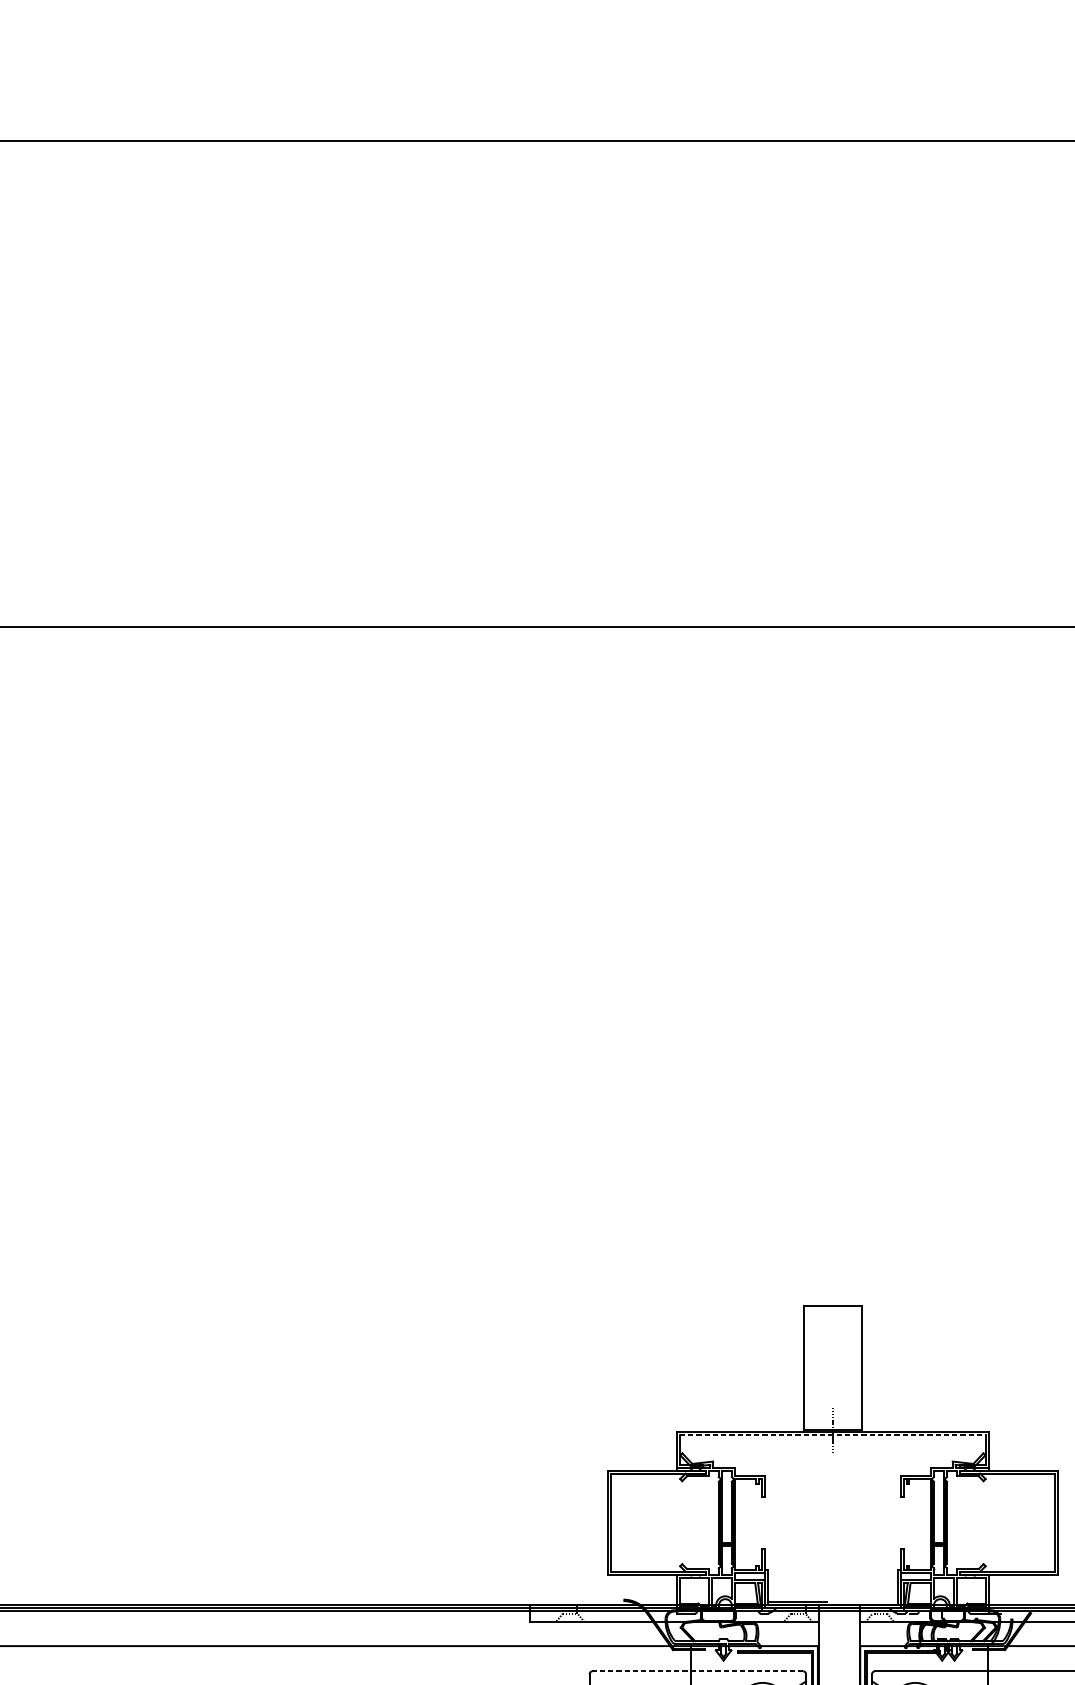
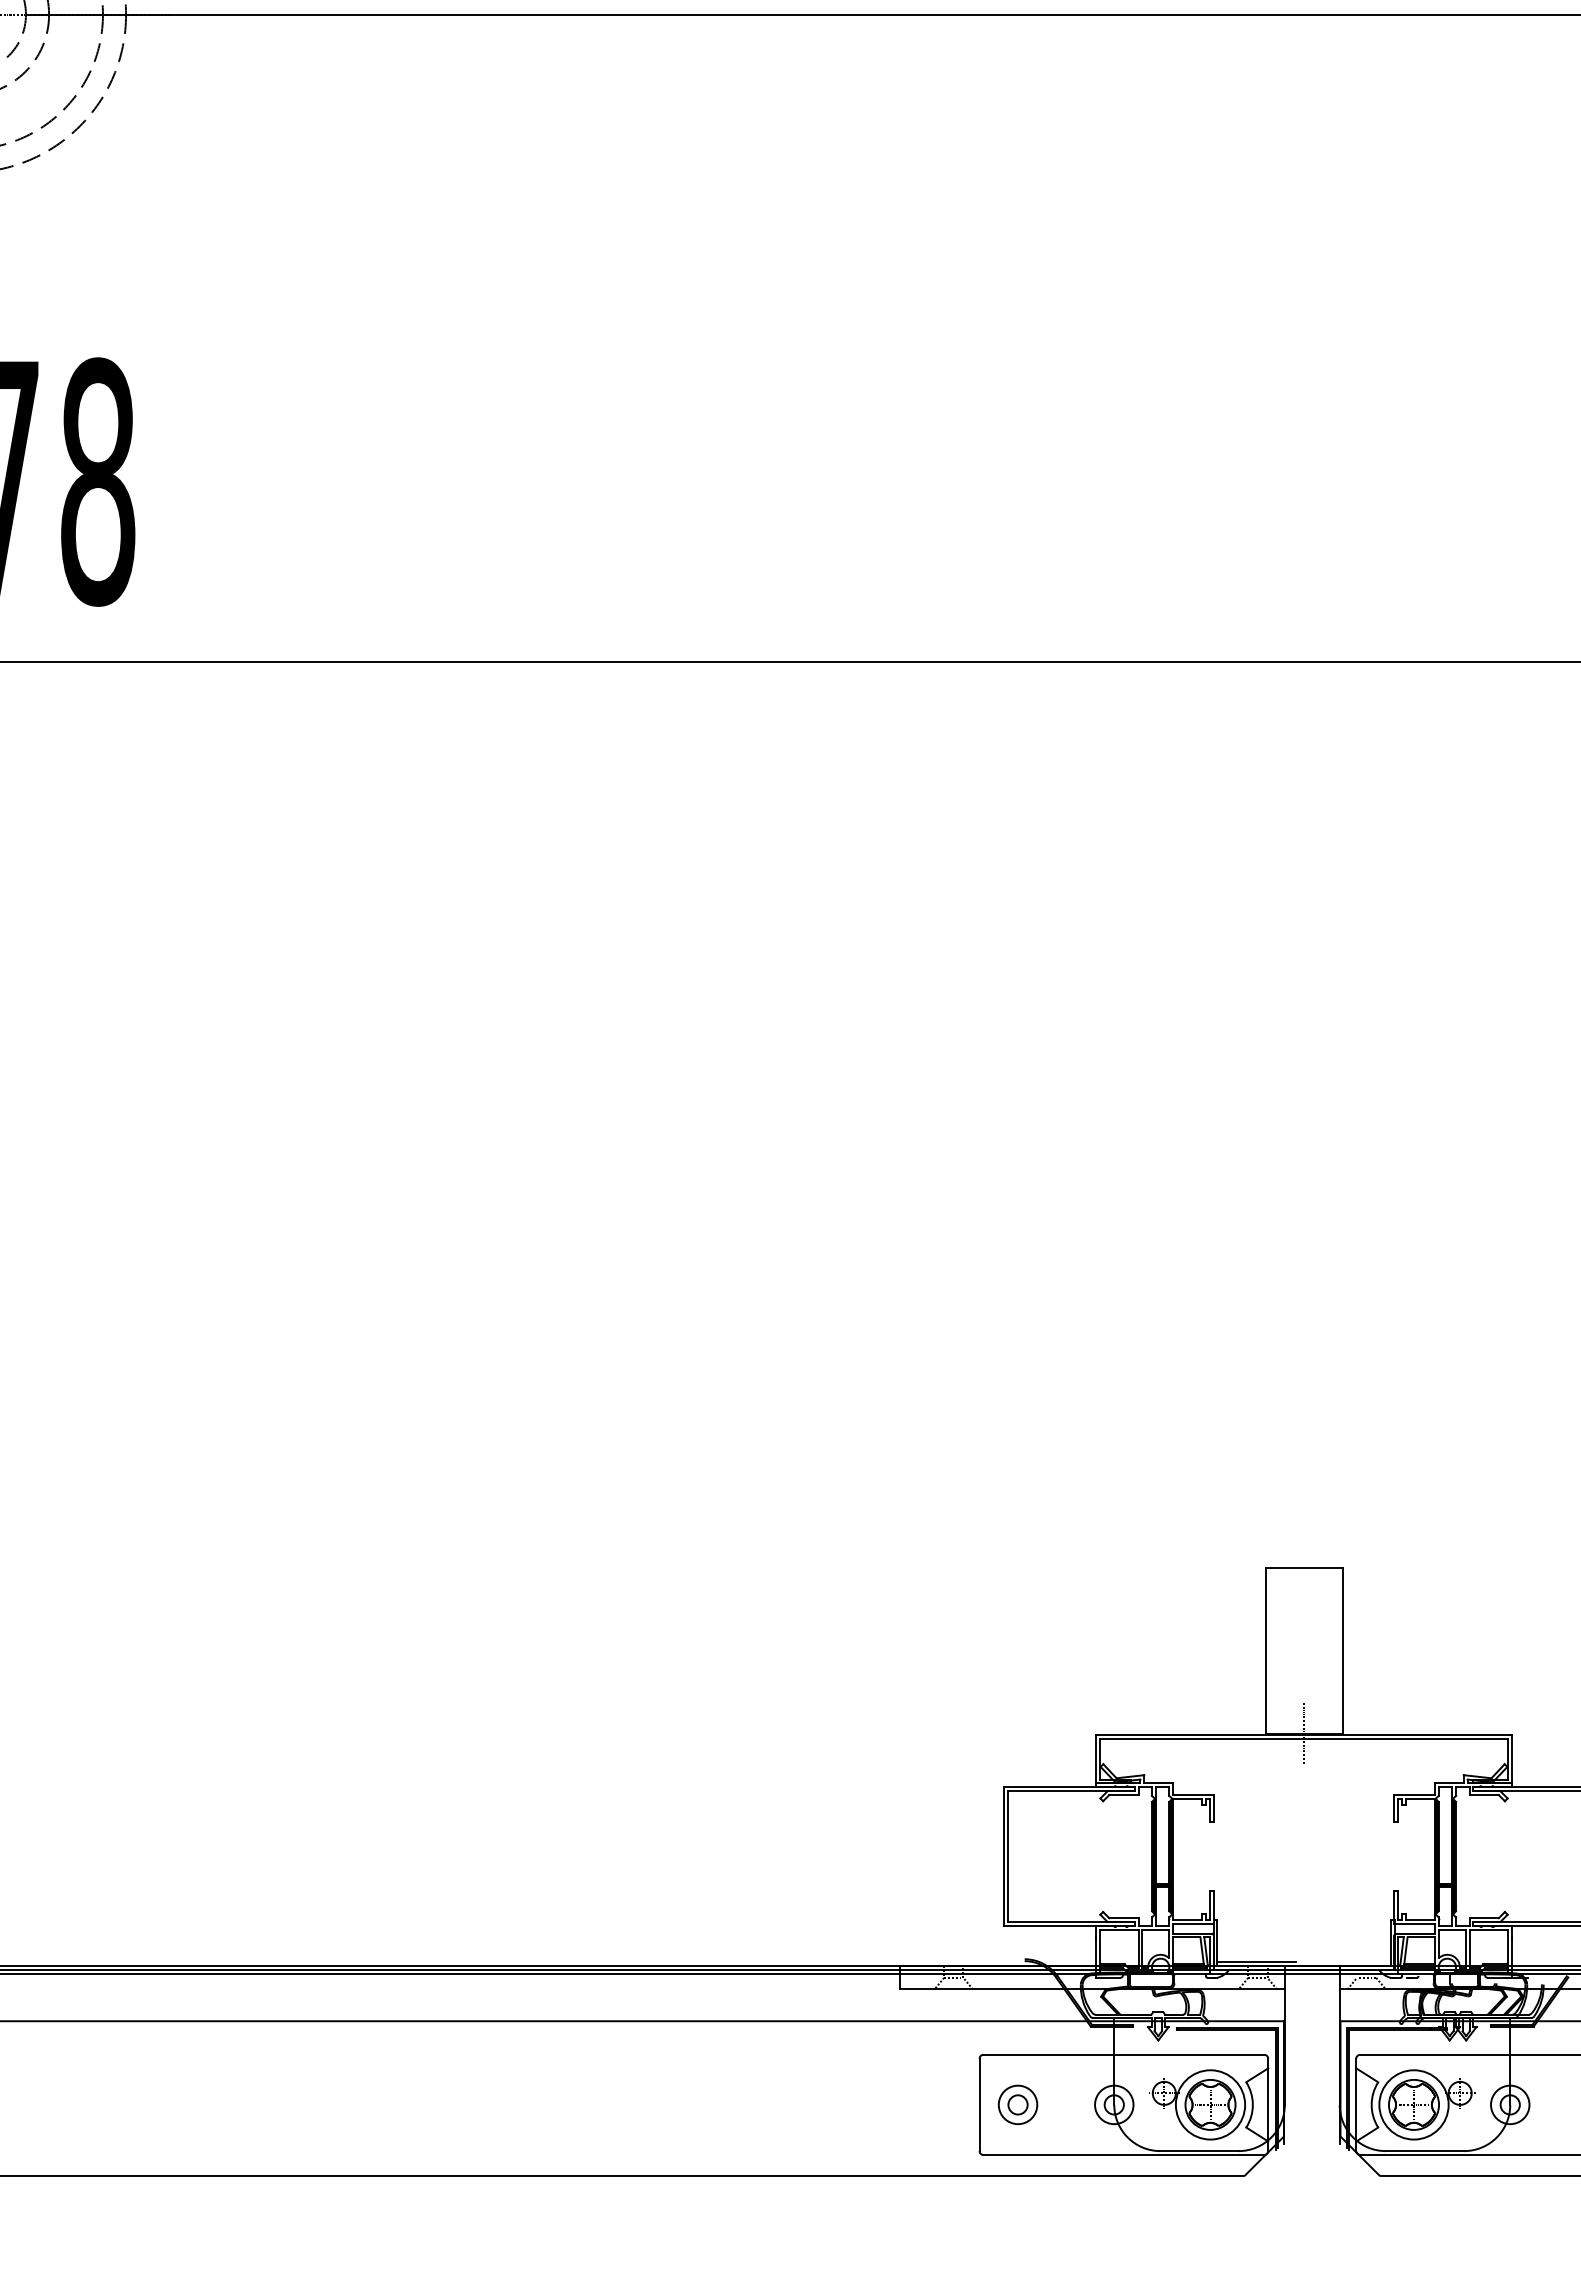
line: (833, 1434) -> (1304, 1739), dashed -> solid
line: (697, 1671) -> (1123, 2054), dashed -> solid

